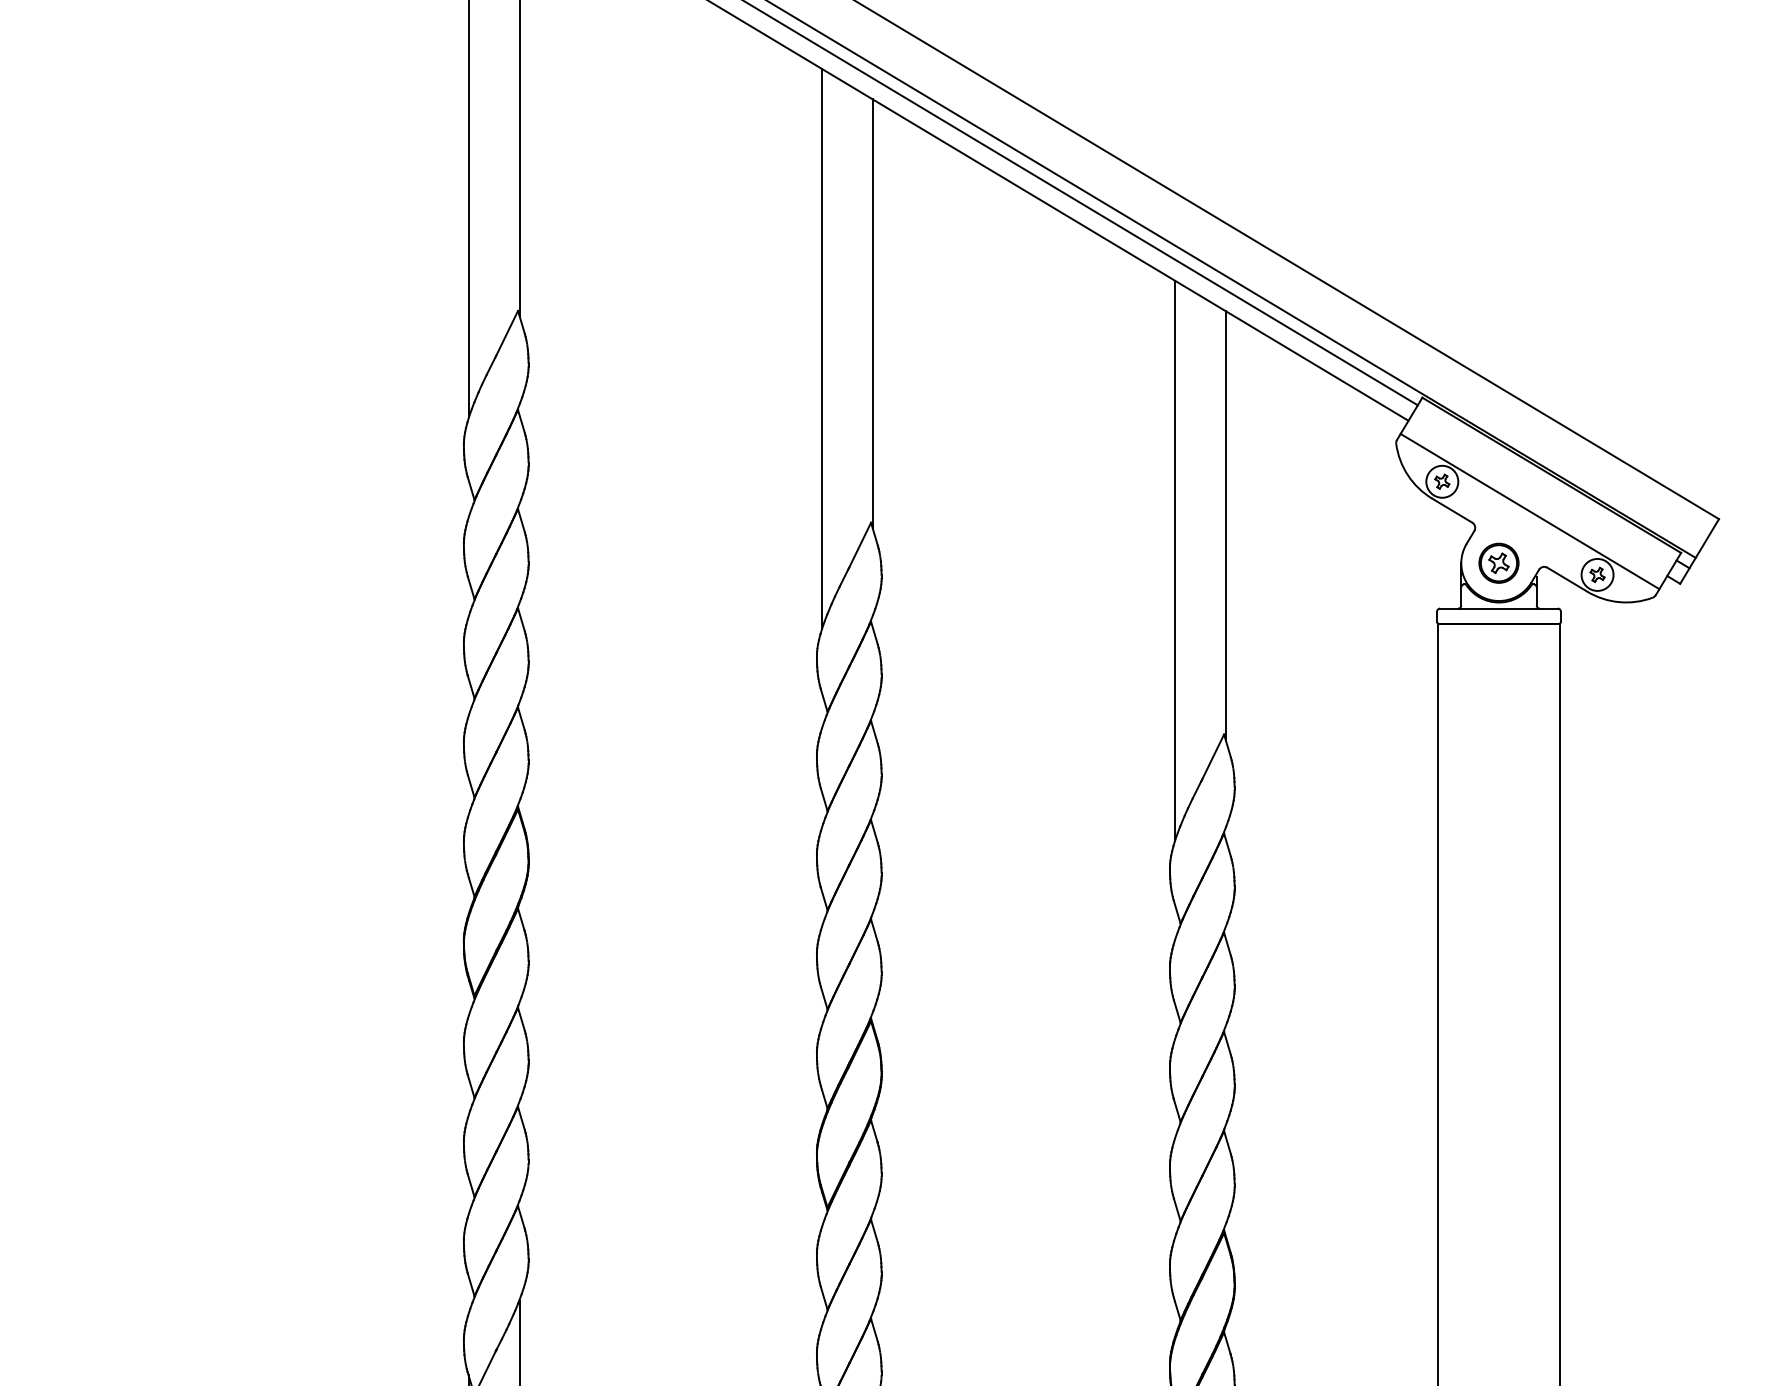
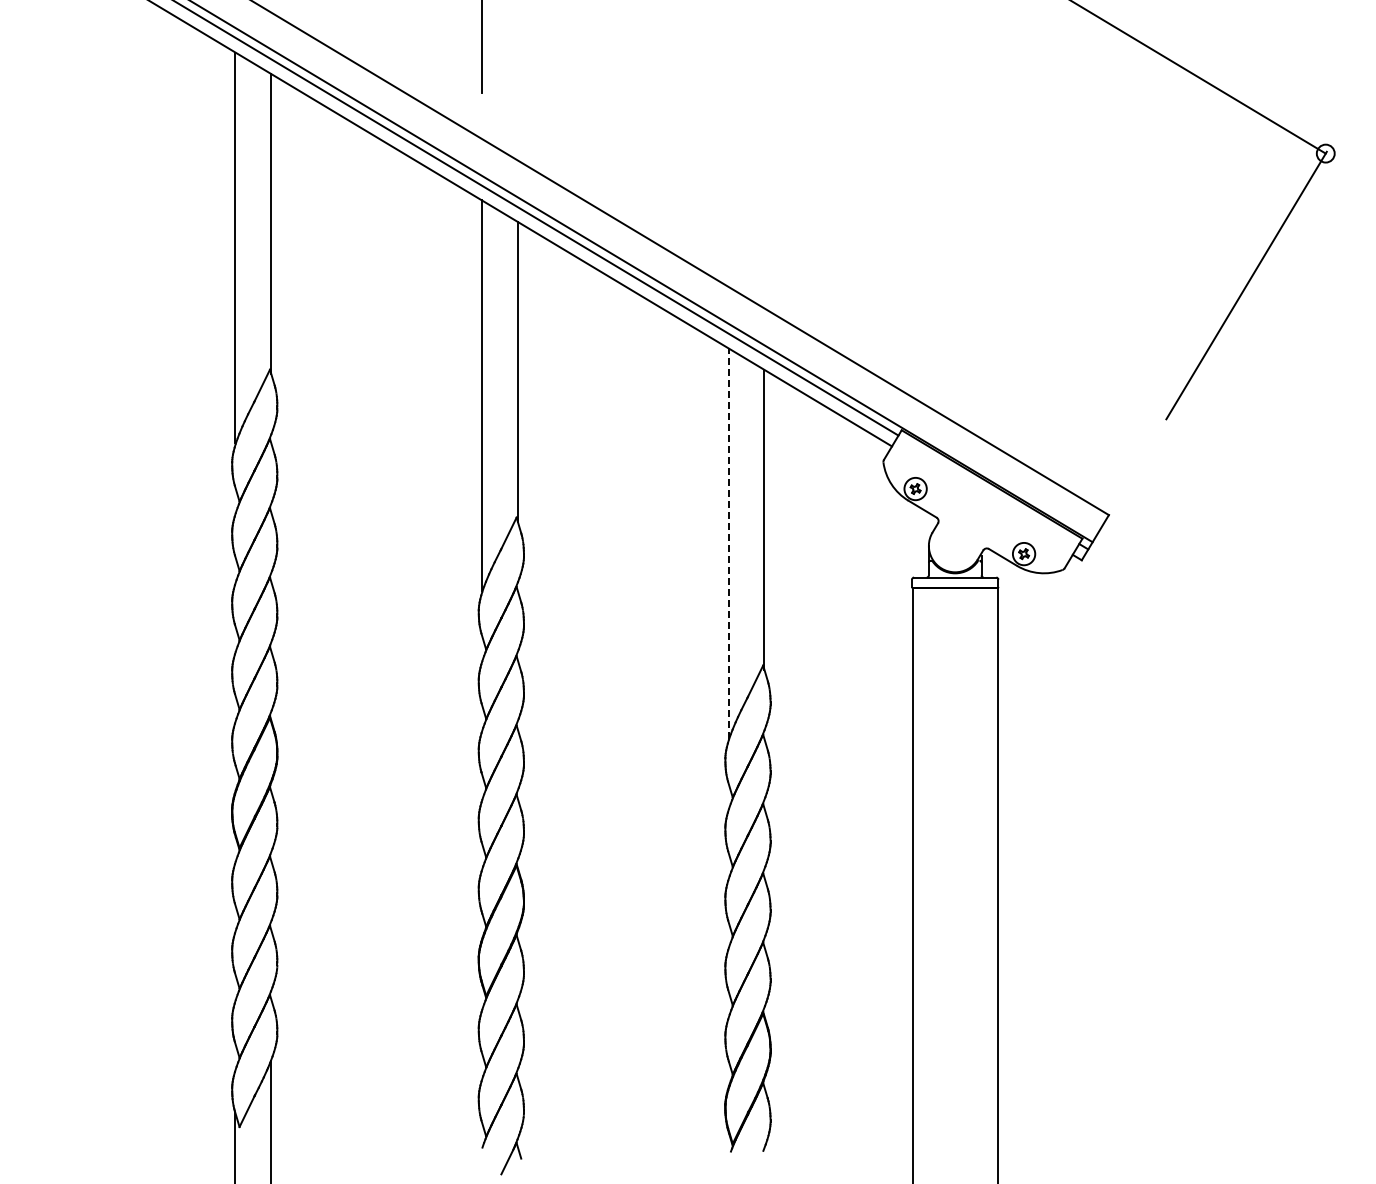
line: (1529, 511) -> (976, 509), removed
line: (1174, 559) -> (728, 543), solid -> dashed
part: (1497, 562) -> (954, 545), removed

